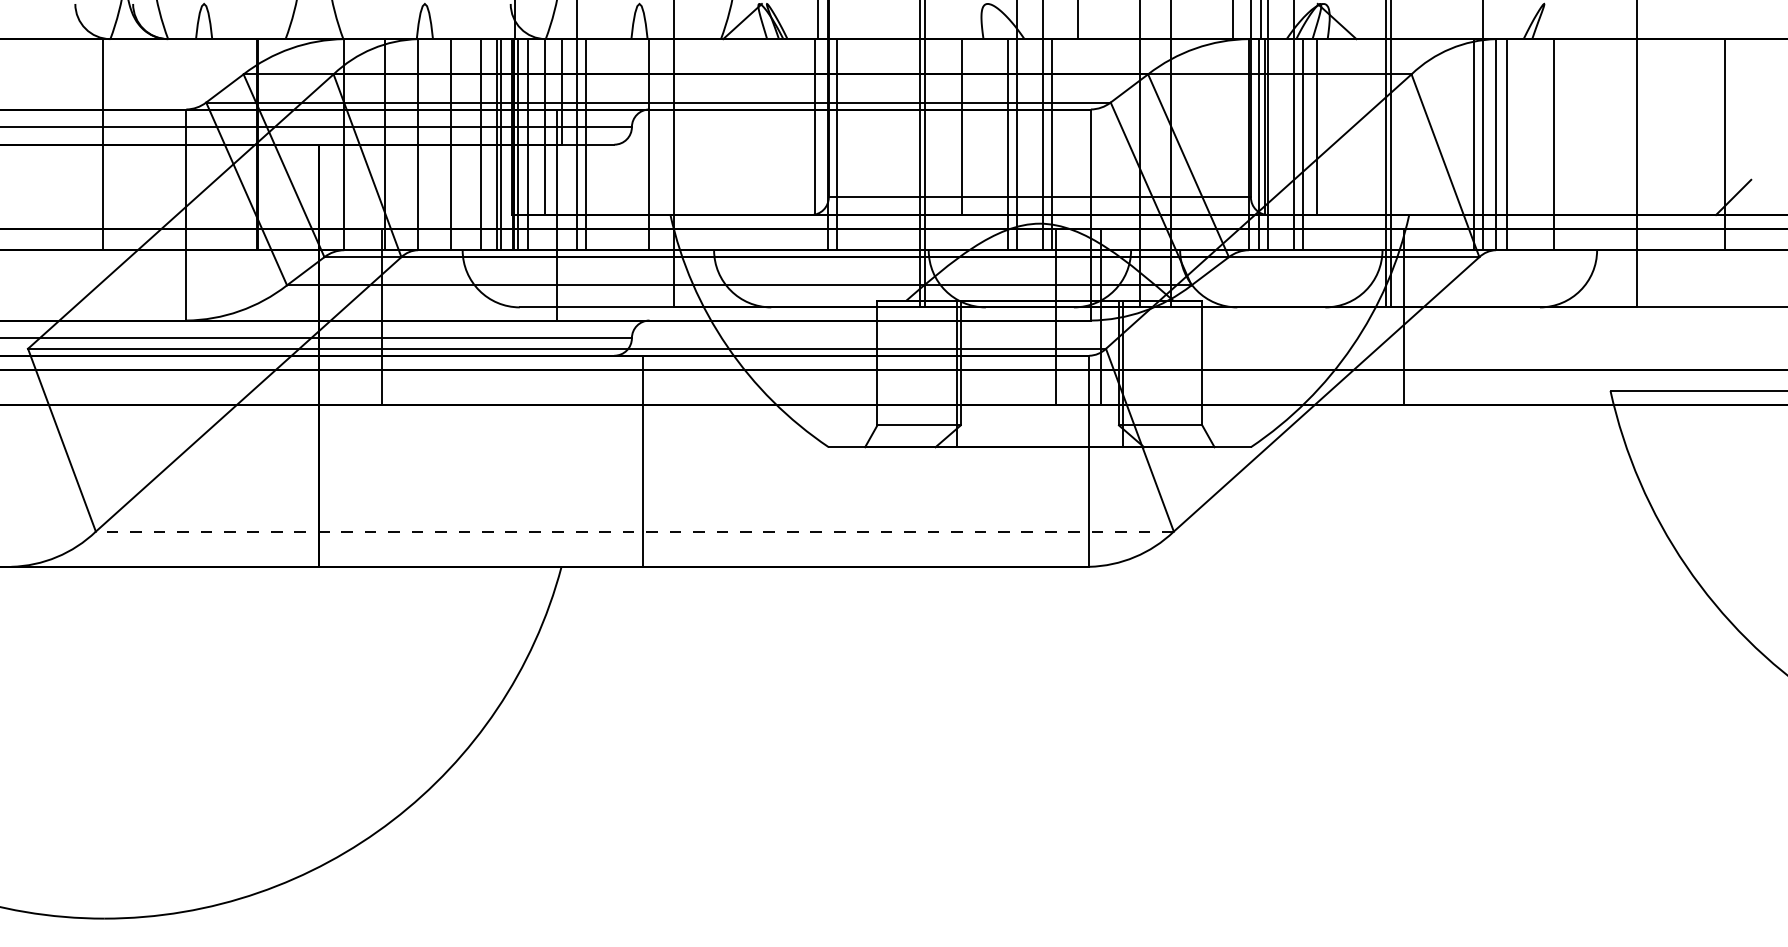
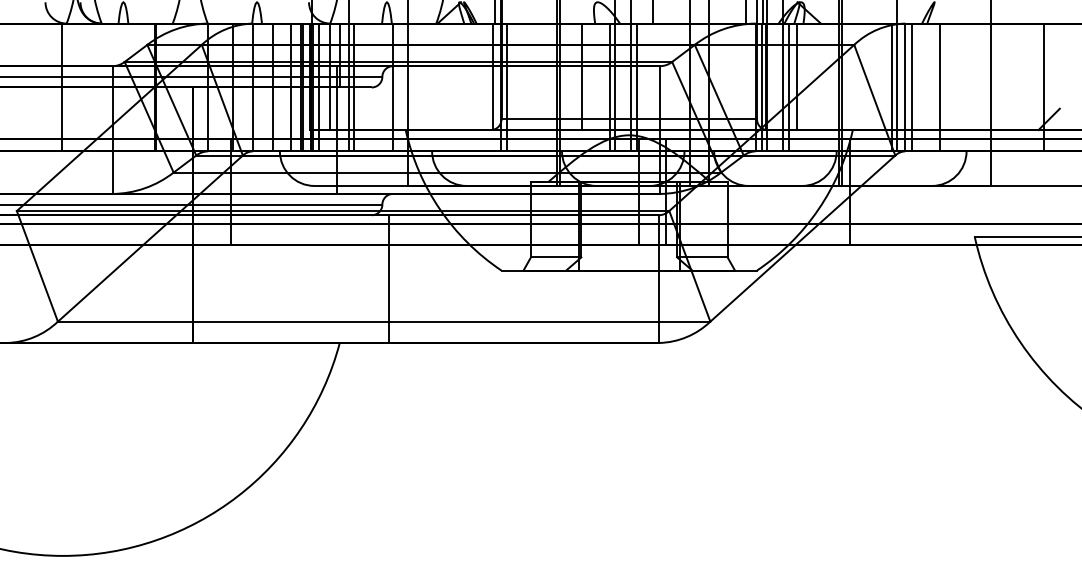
line: (633, 531) -> (383, 321), dashed -> solid

